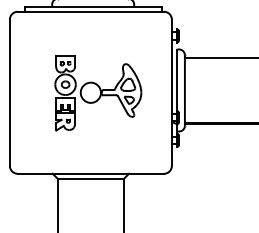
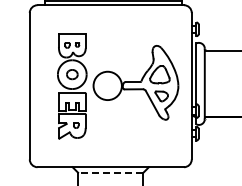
part: (98, 93) -> (118, 86), size x1.4
line: (90, 179) -> (110, 172), solid -> dashed

